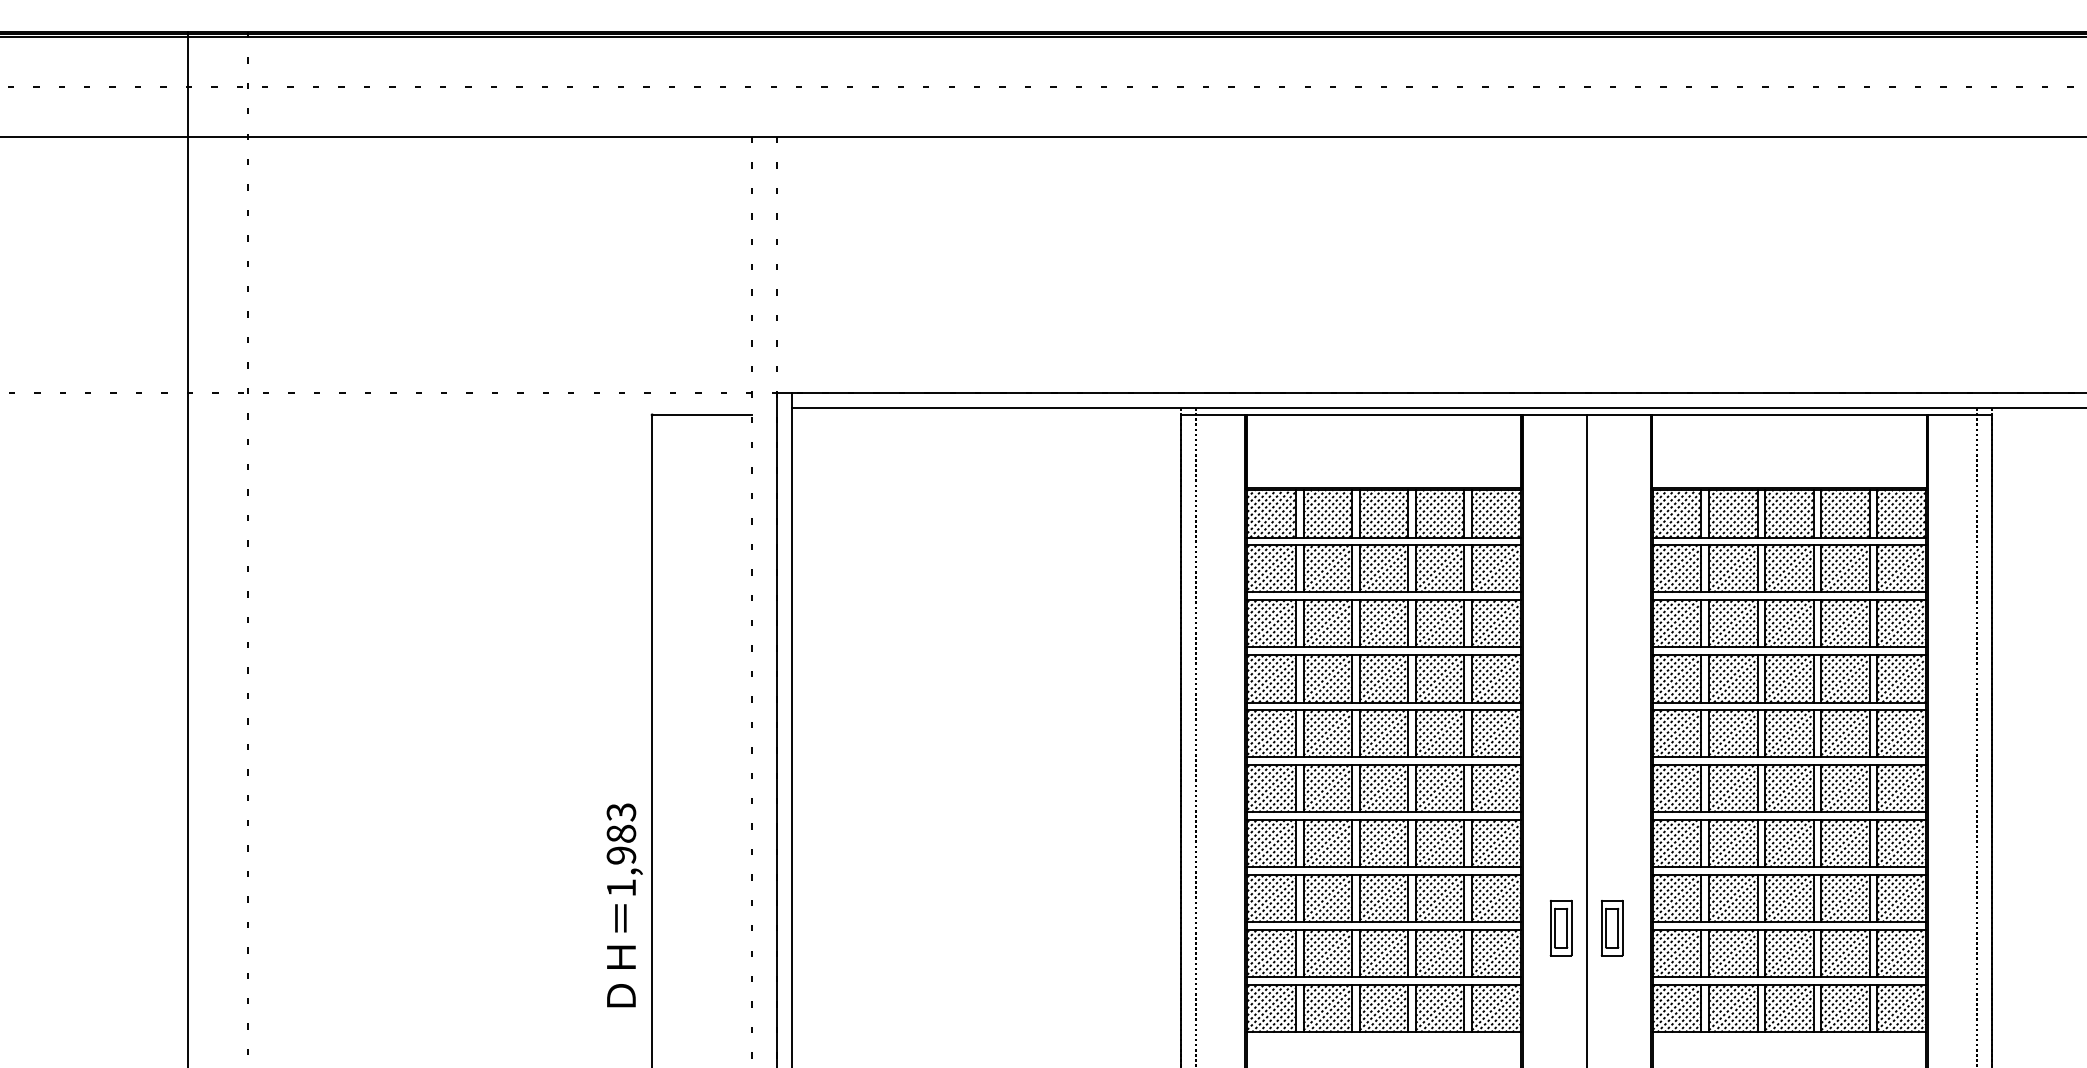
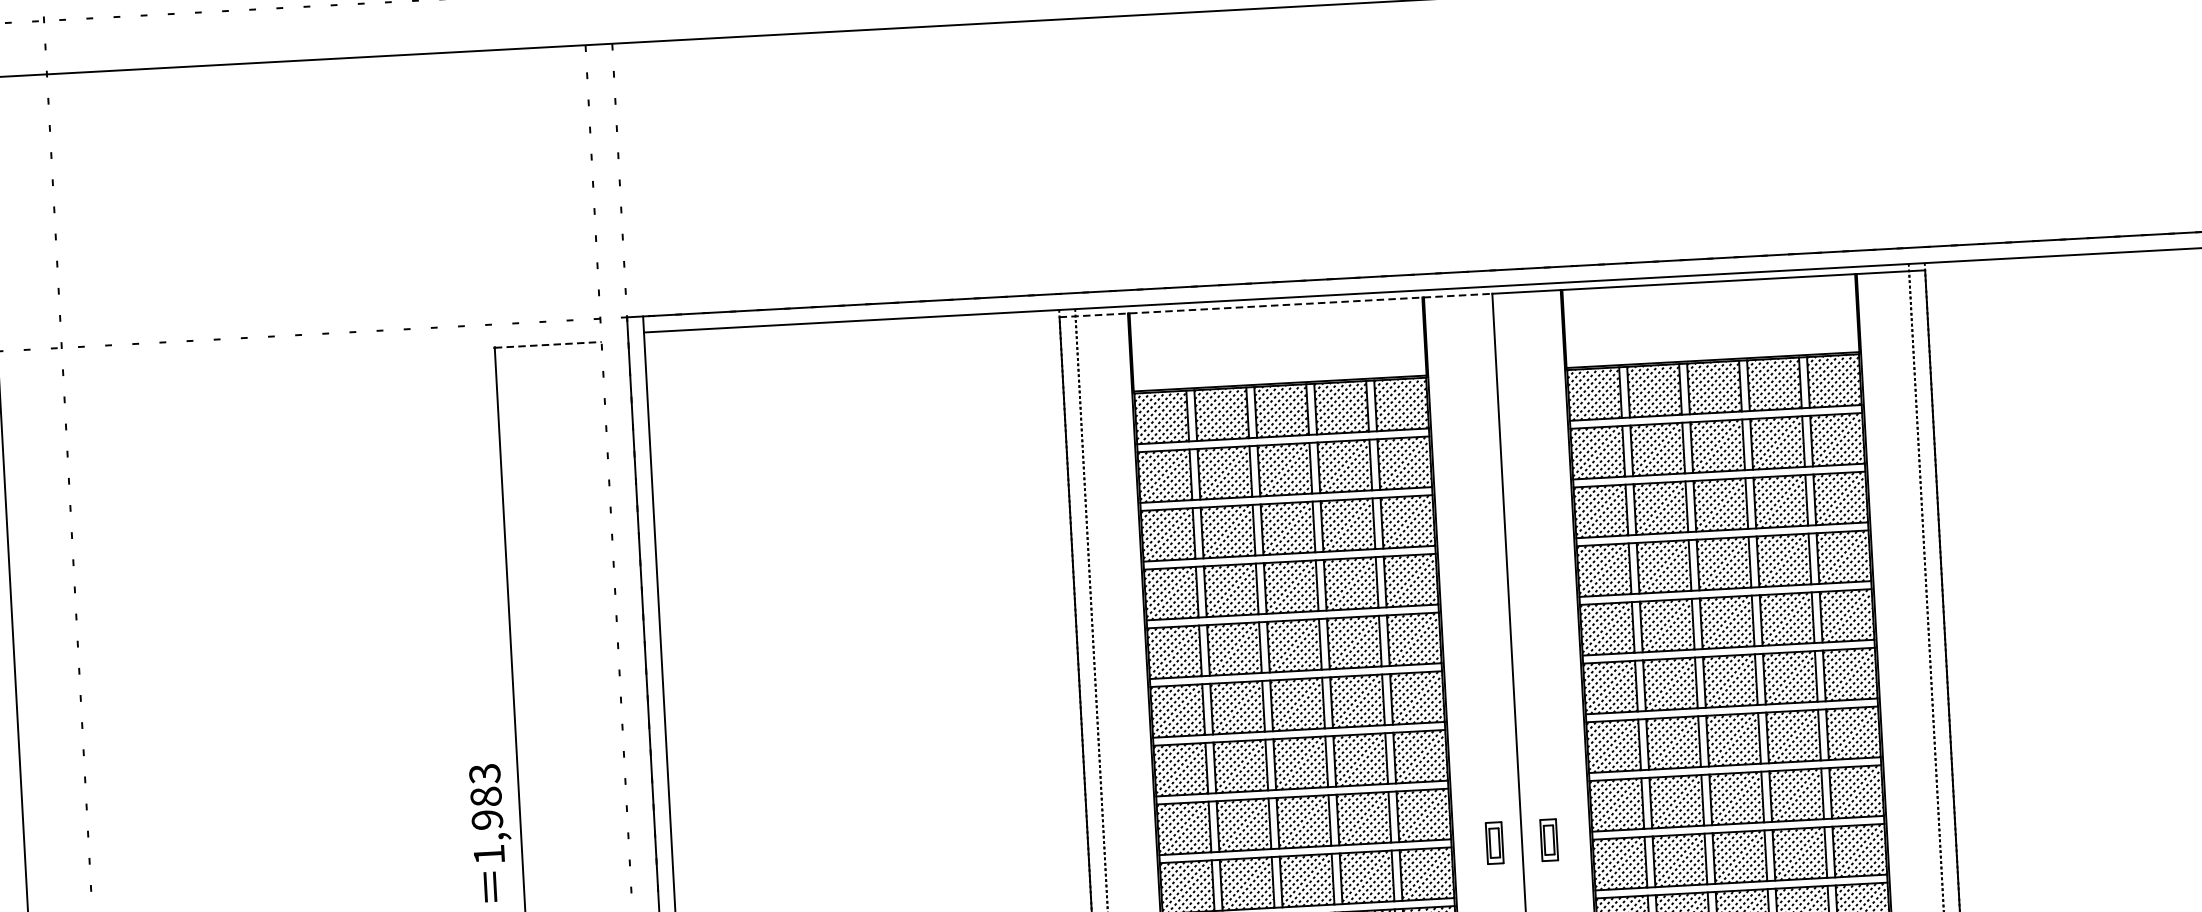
line: (702, 414) -> (548, 344), solid -> dashed
line: (1383, 414) -> (1275, 305), solid -> dashed
part: (1560, 927) -> (1494, 842), size x0.7
part: (1611, 927) -> (1548, 839), size x0.7

